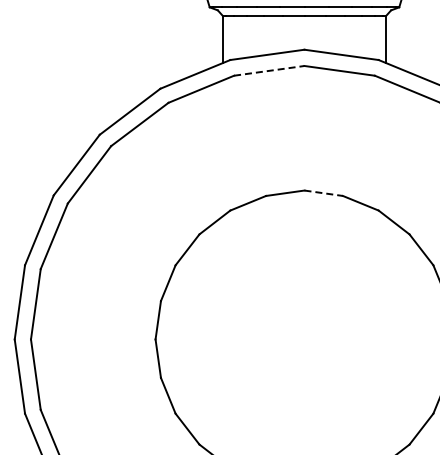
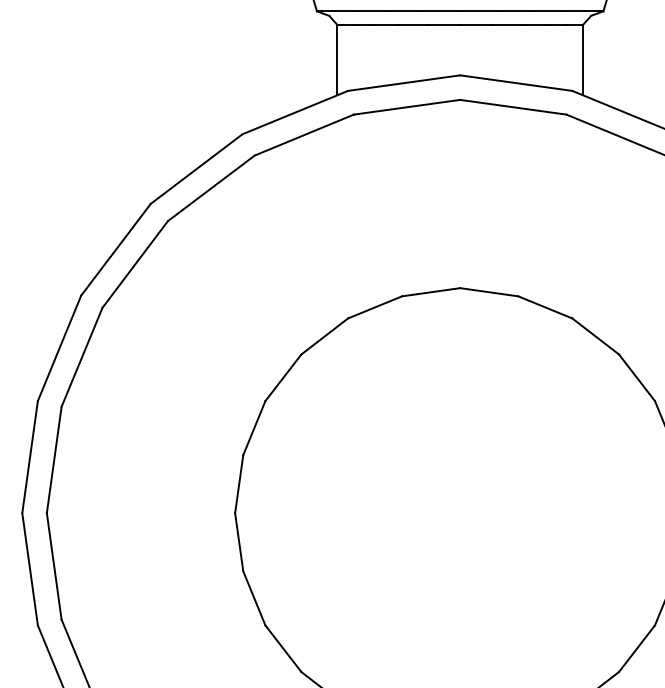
line: (269, 70) -> (407, 106), dashed -> solid
line: (324, 193) -> (490, 292), dashed -> solid

